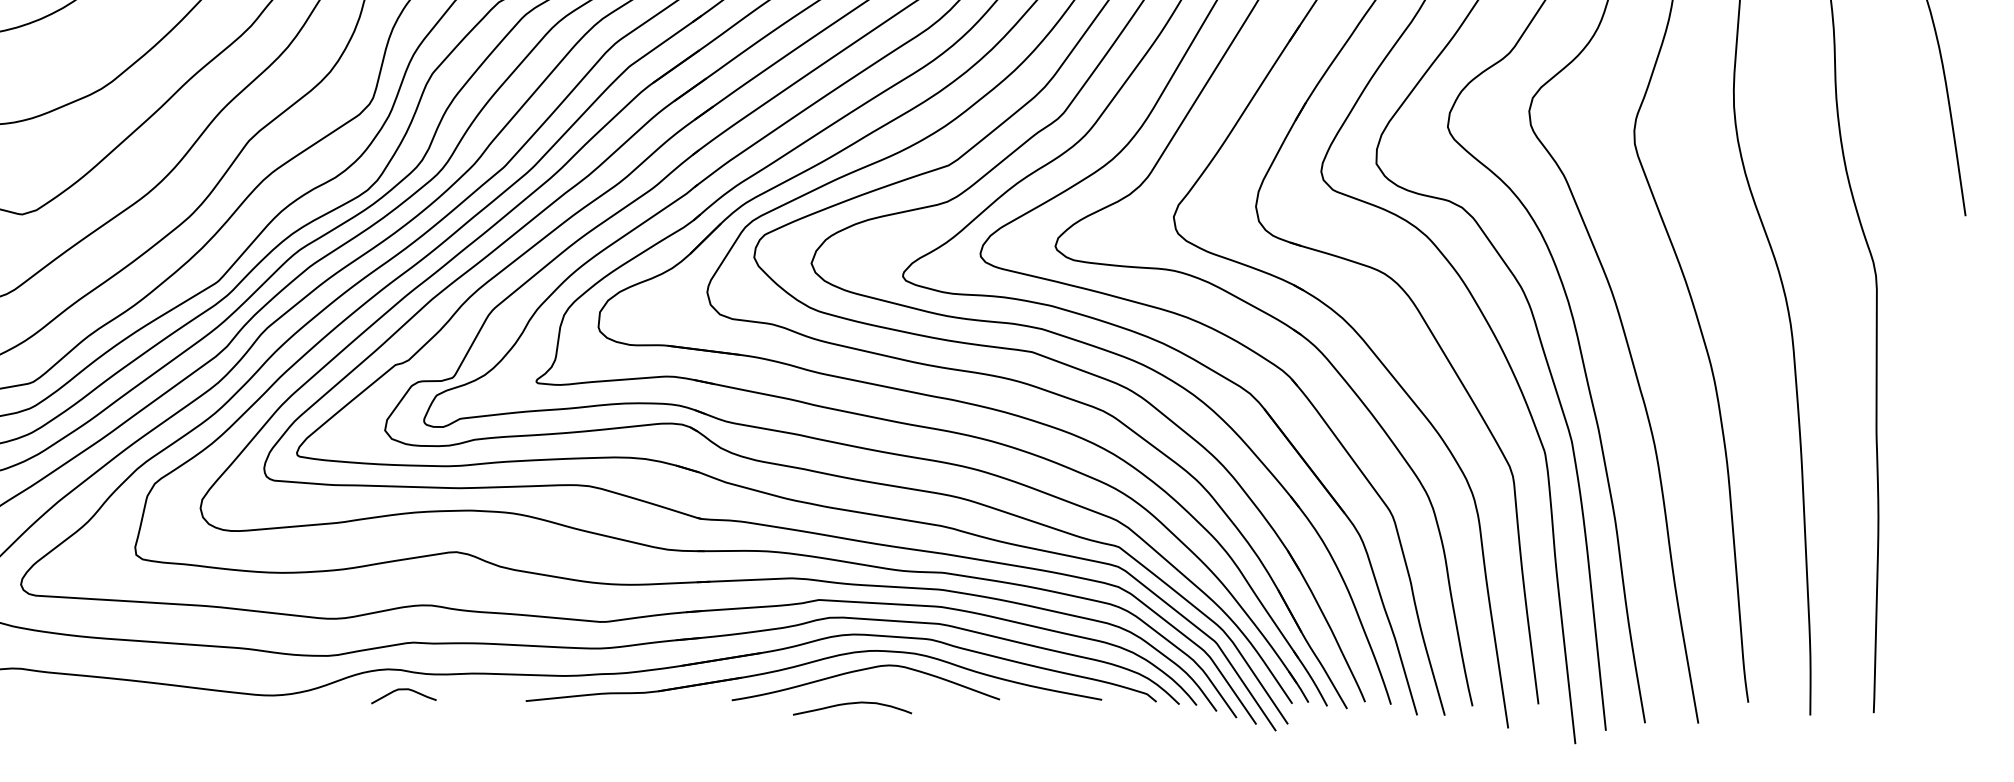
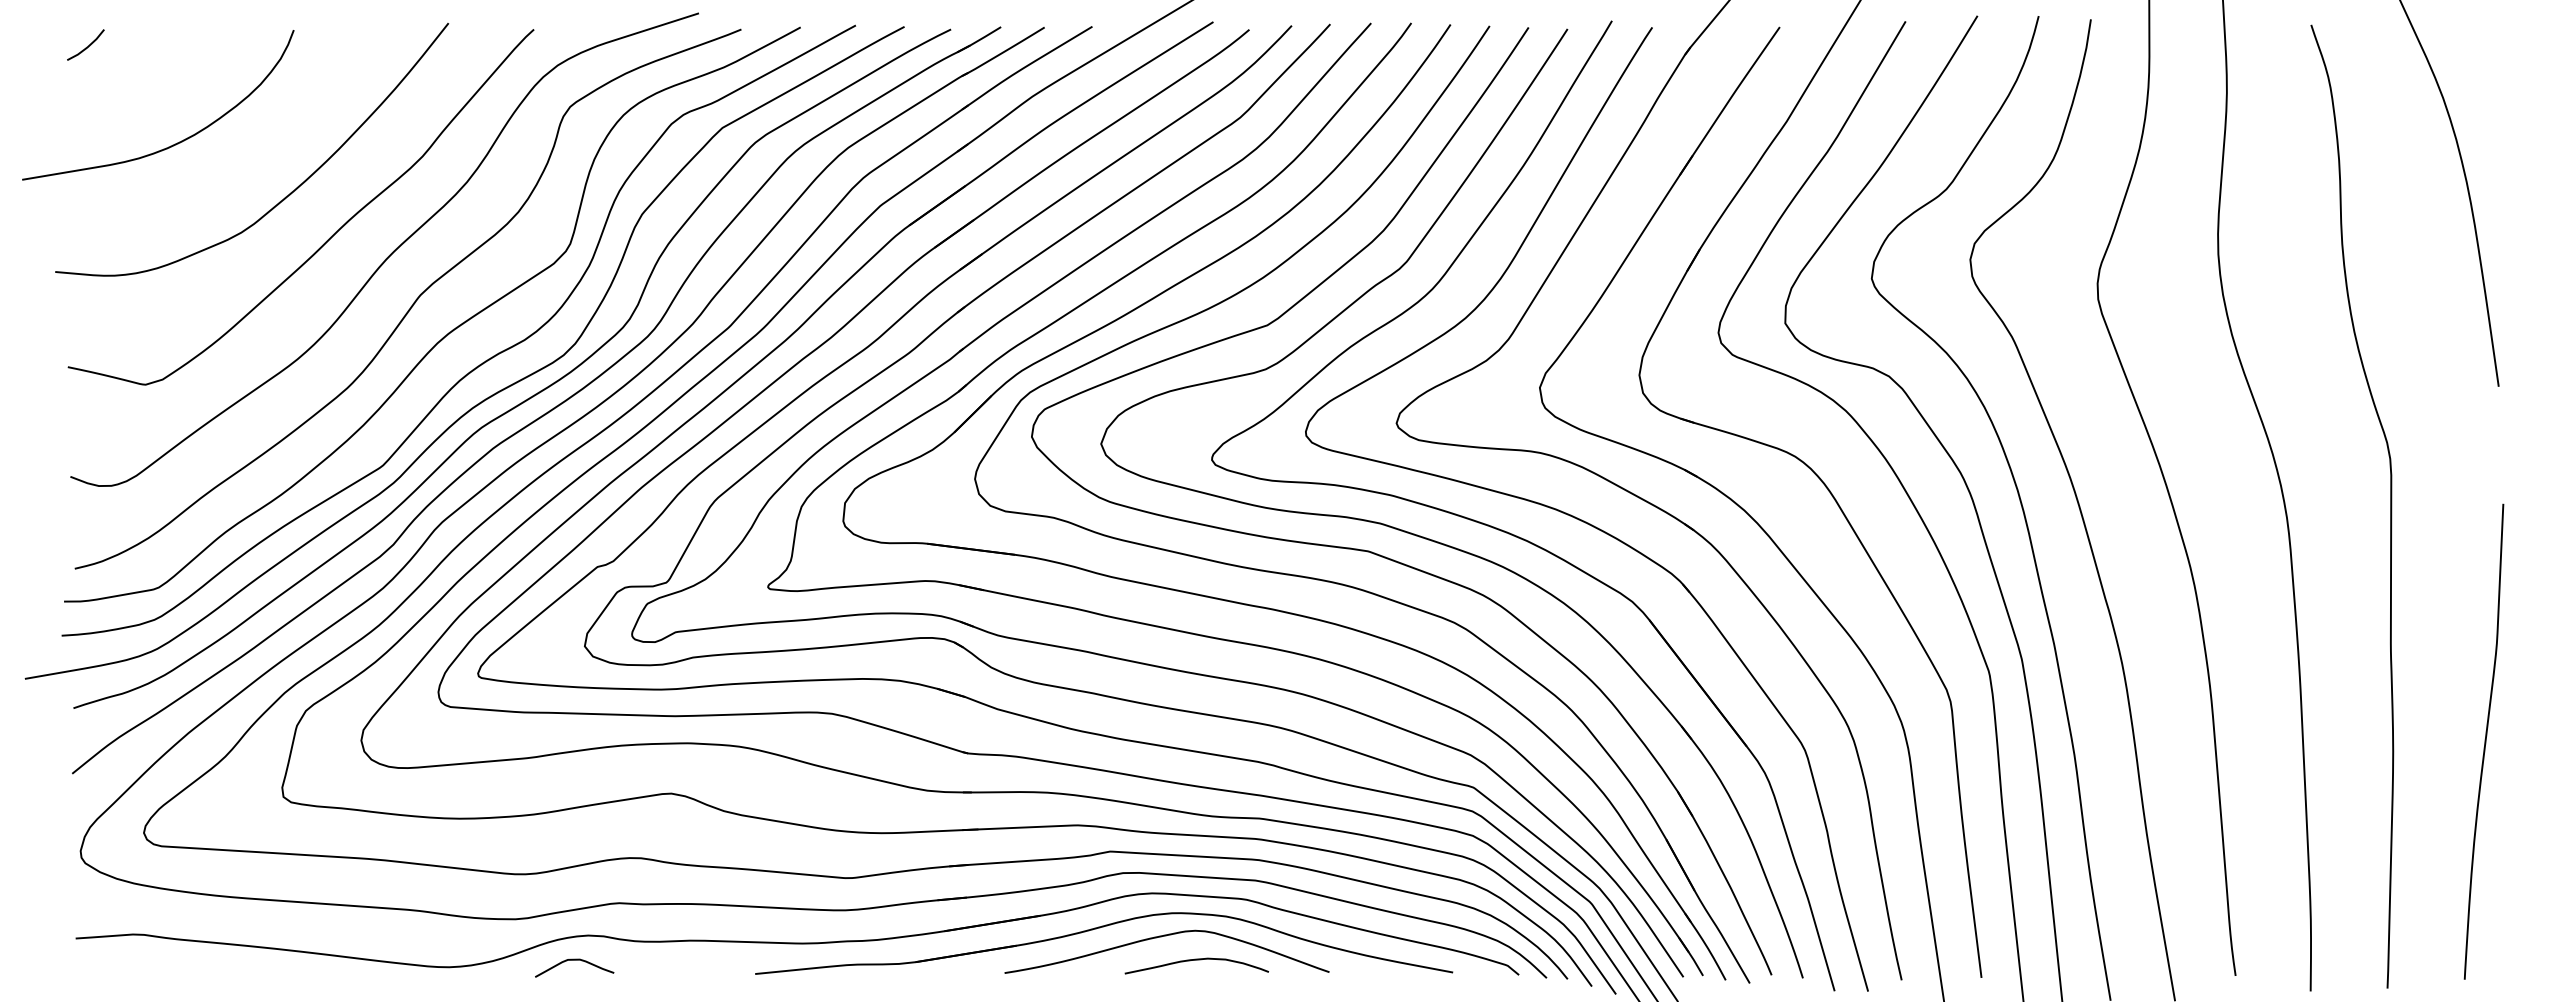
curve: (1953, 509) -> (2484, 741), added
curve: (403, 689) -> (574, 960), moved
curve: (852, 703) -> (1196, 960), moved

